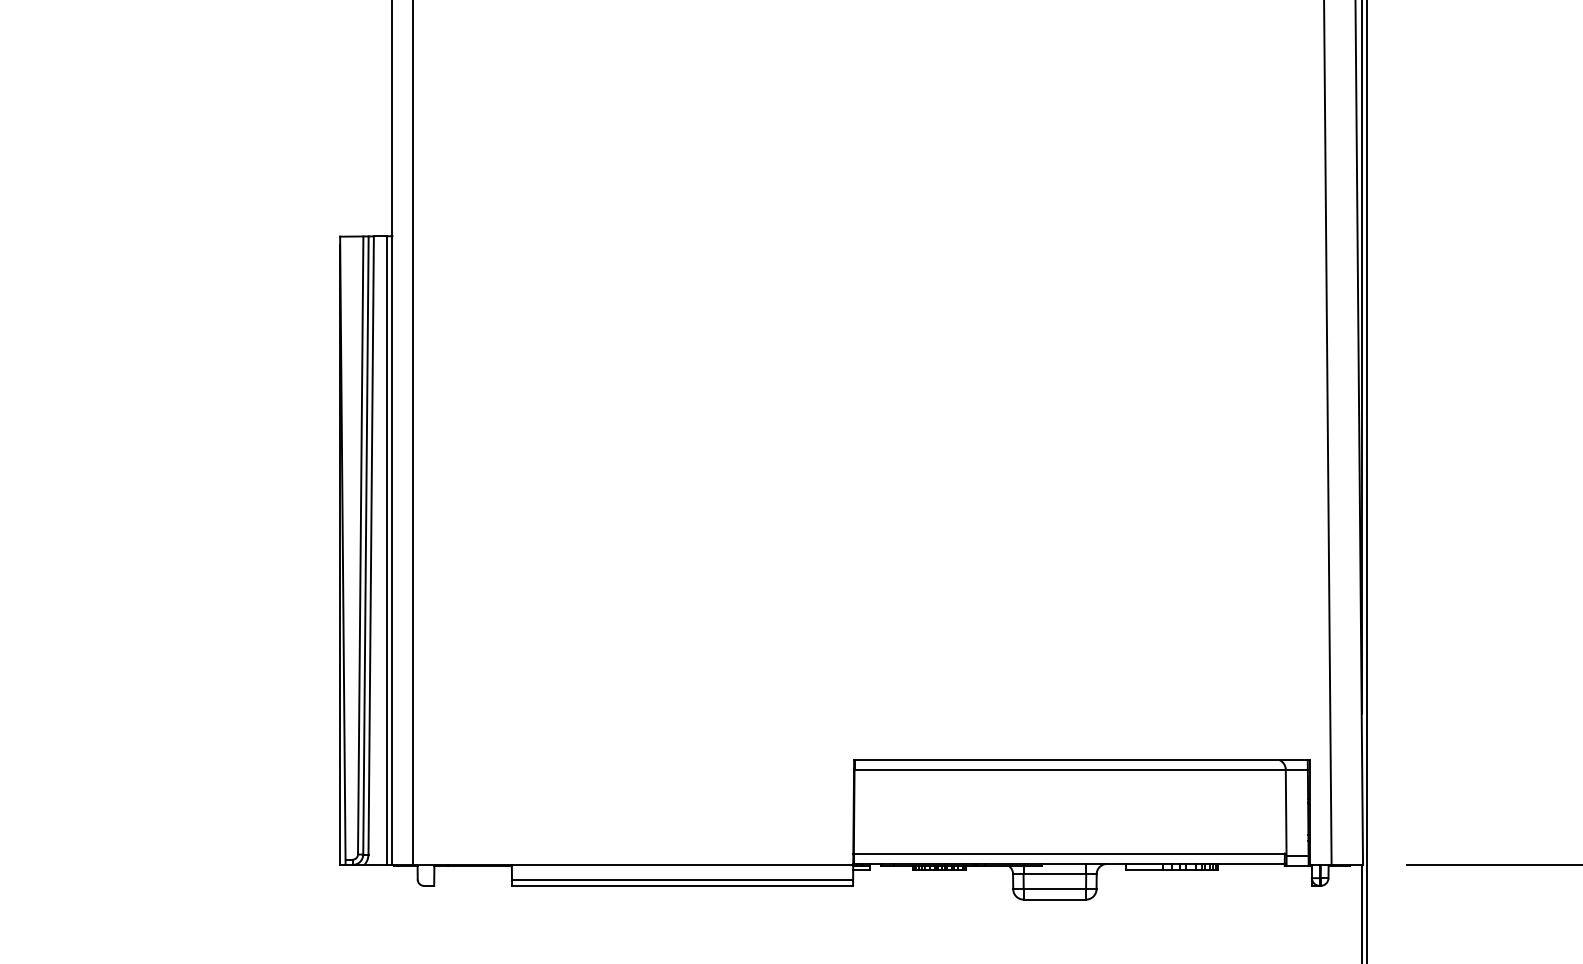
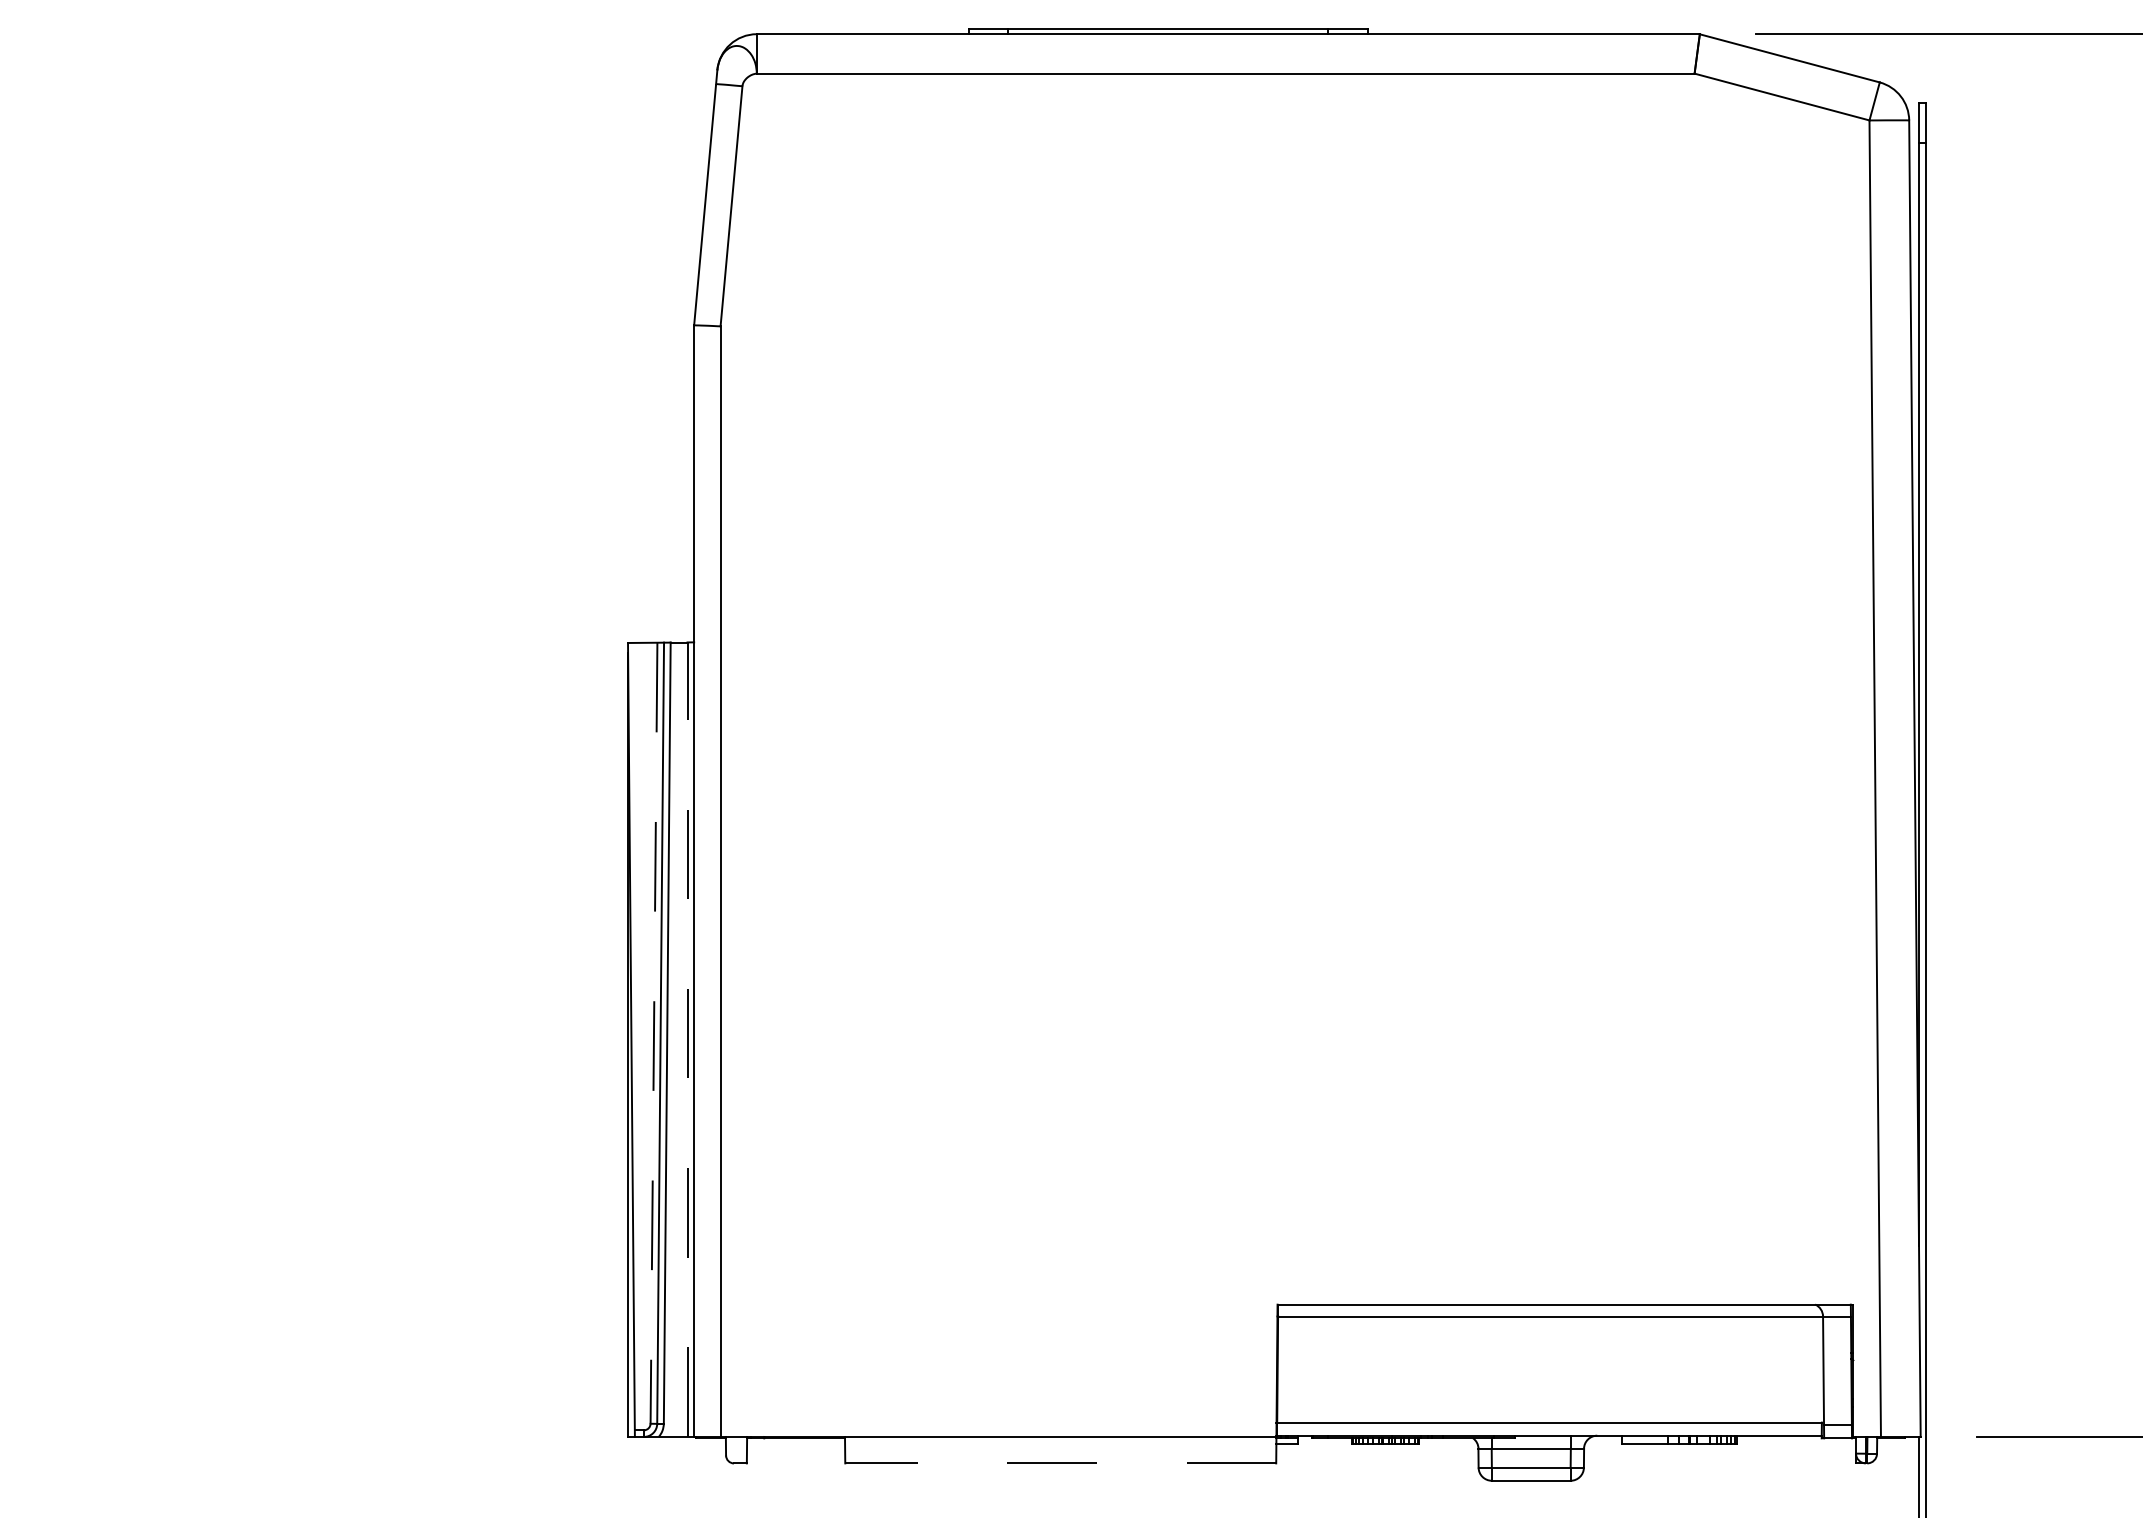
line: (361, 545) -> (654, 1033), solid -> dashed
line: (387, 550) -> (687, 1039), solid -> dashed
line: (682, 879) -> (1060, 1455), removed
line: (682, 885) -> (1060, 1463), solid -> dashed

